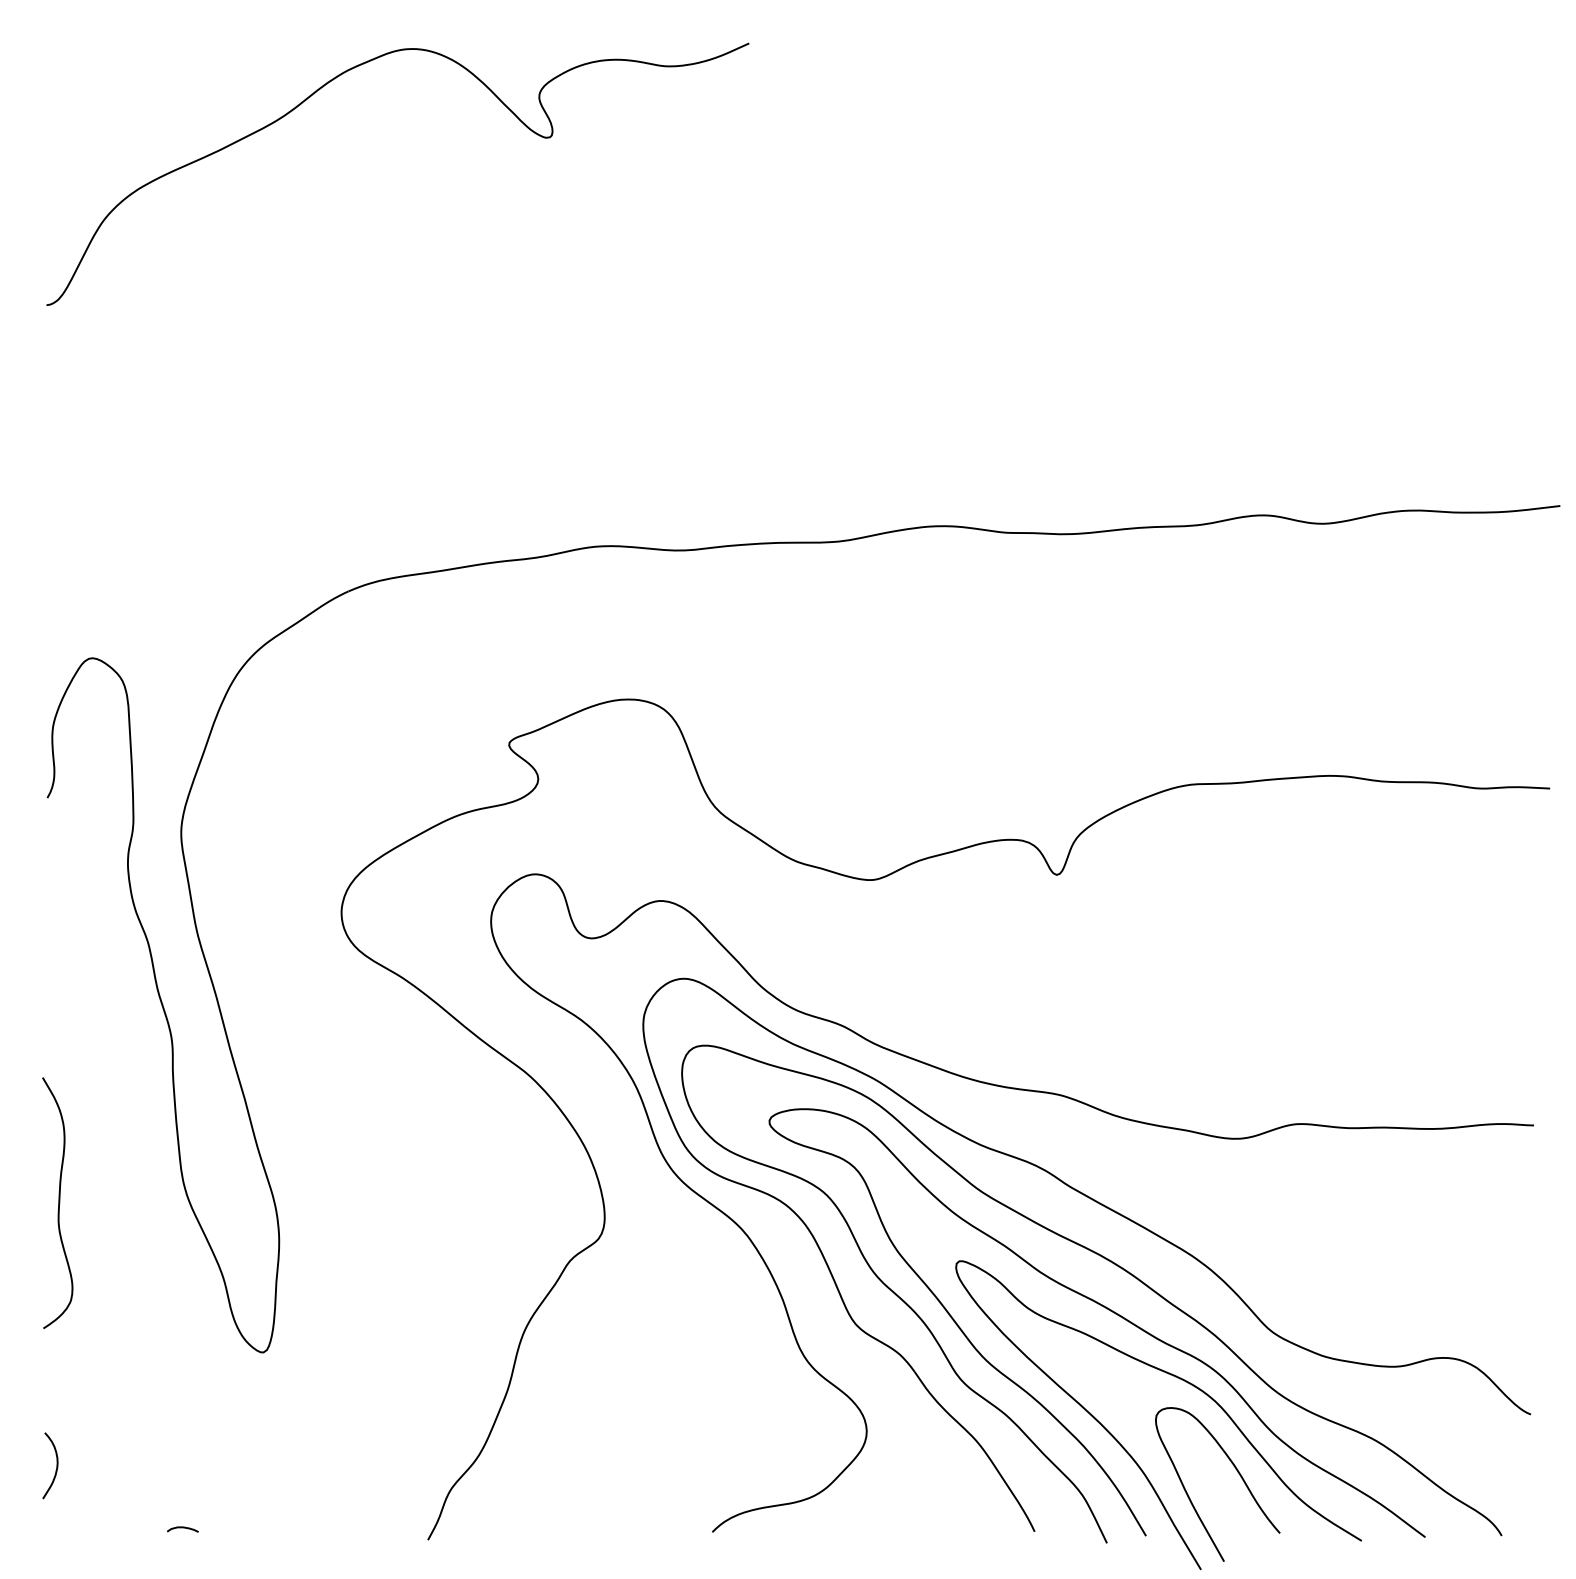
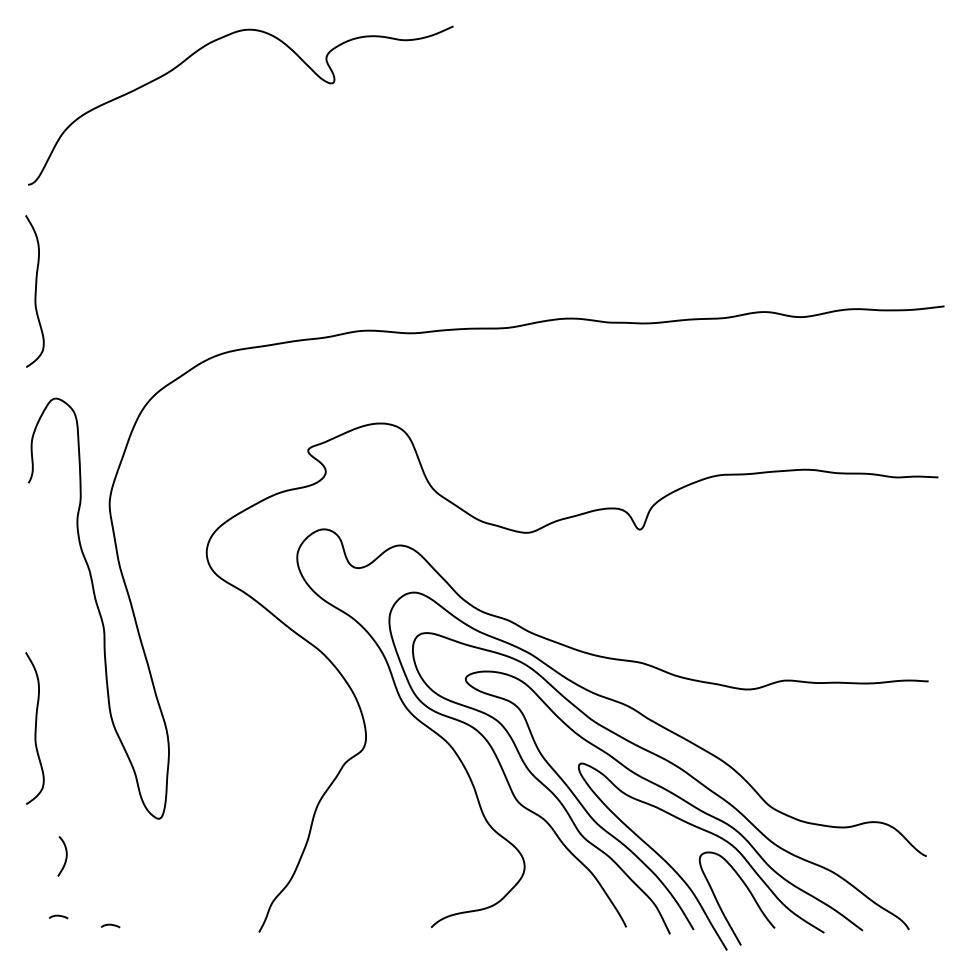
curve: (57, 481) -> (34, 291), added
curve: (55, 1465) -> (65, 856), moved
curve: (96, 1513) -> (58, 916), added

